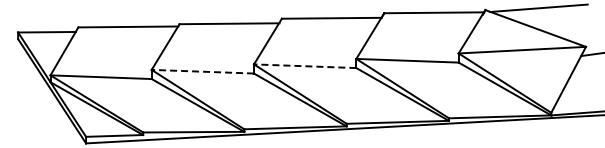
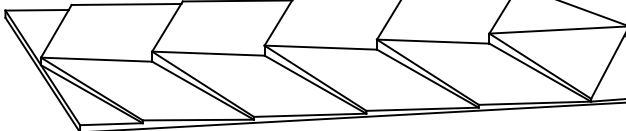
line: (304, 66) -> (320, 47), dashed -> solid
line: (202, 71) -> (207, 53), dashed -> solid

